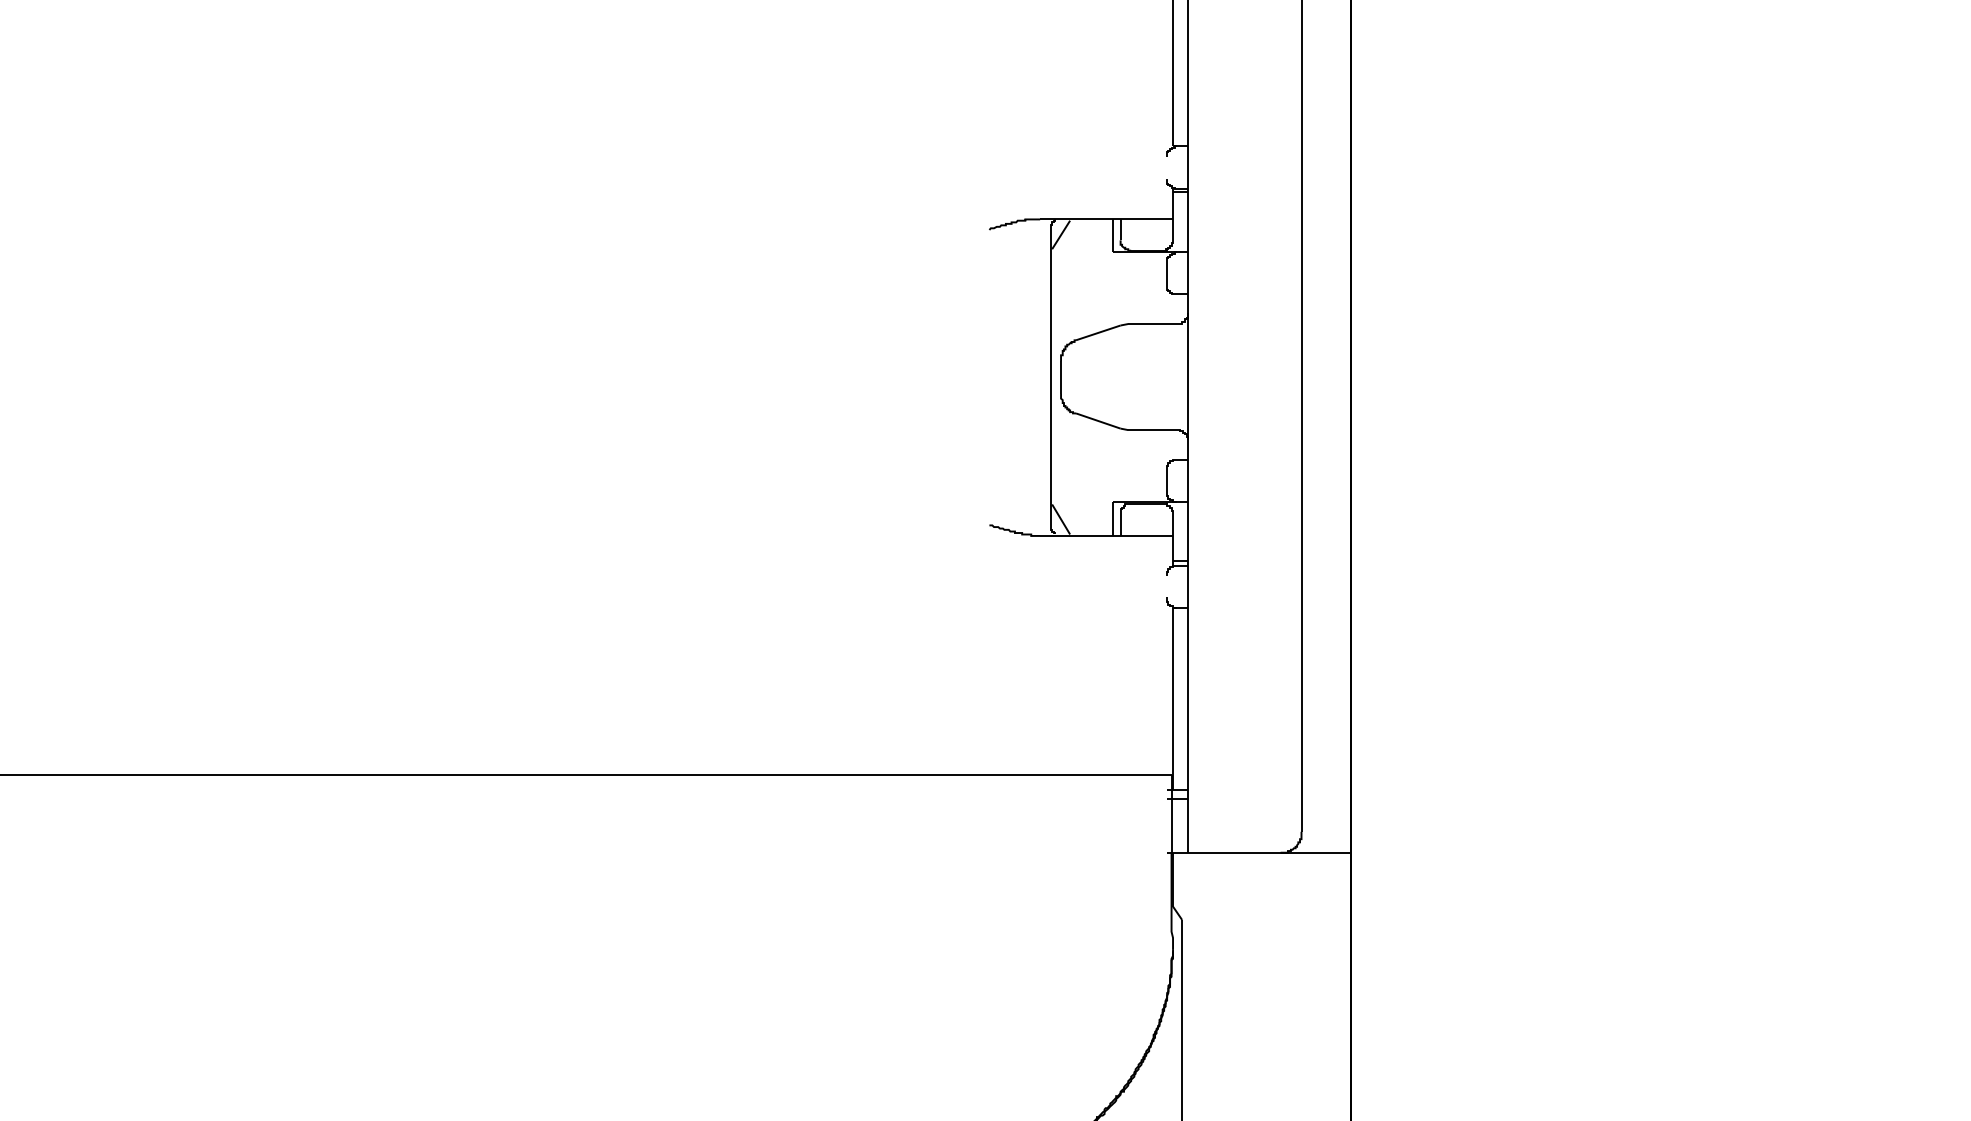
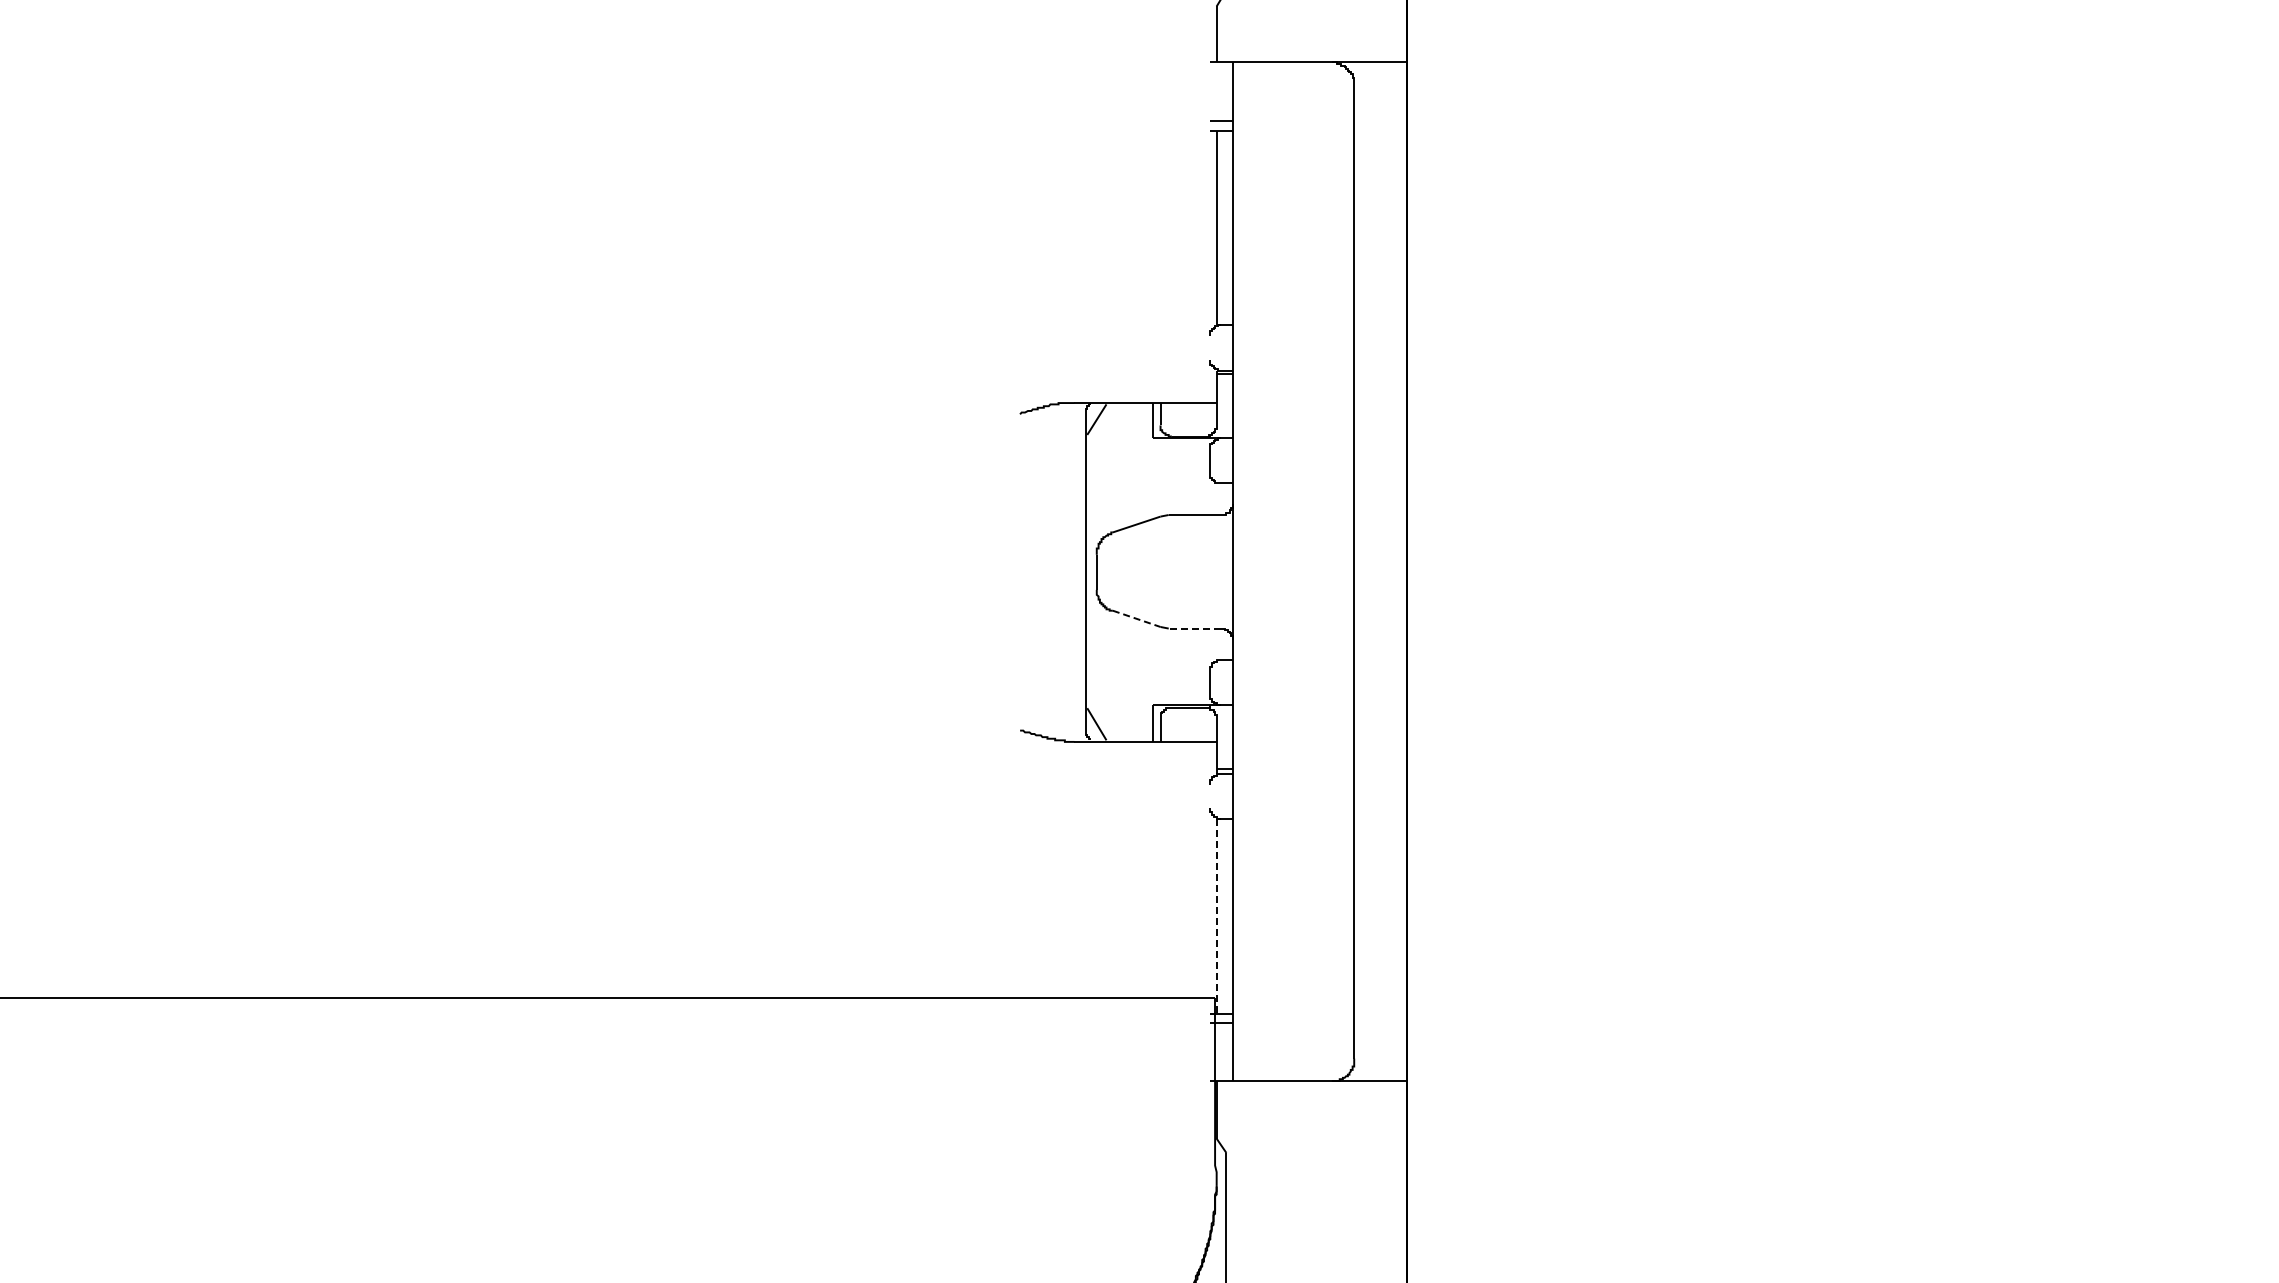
line: (1099, 421) -> (1137, 619), solid -> dashed
line: (1152, 430) -> (1194, 628), solid -> dashed
line: (1172, 699) -> (1216, 916), solid -> dashed

